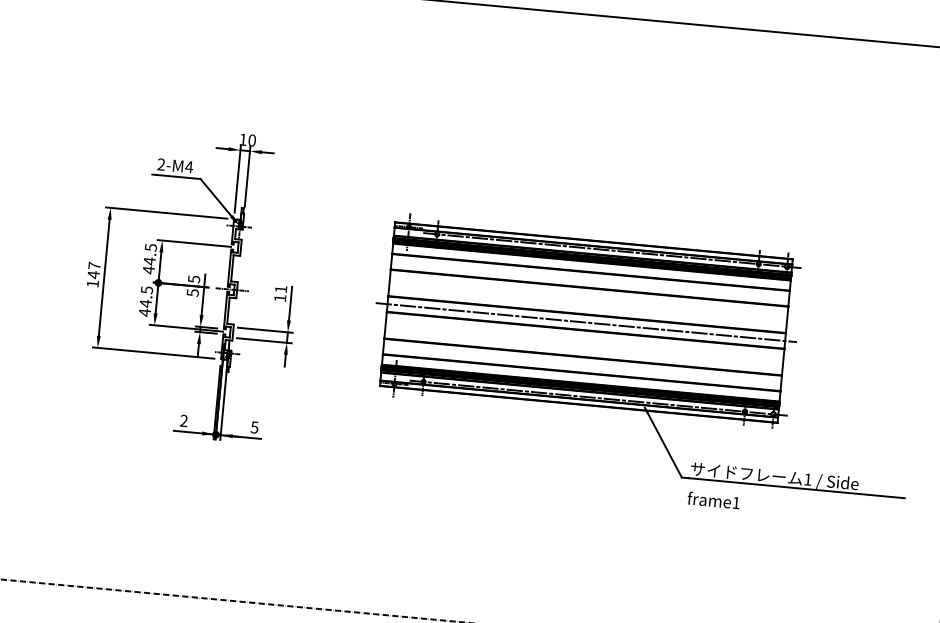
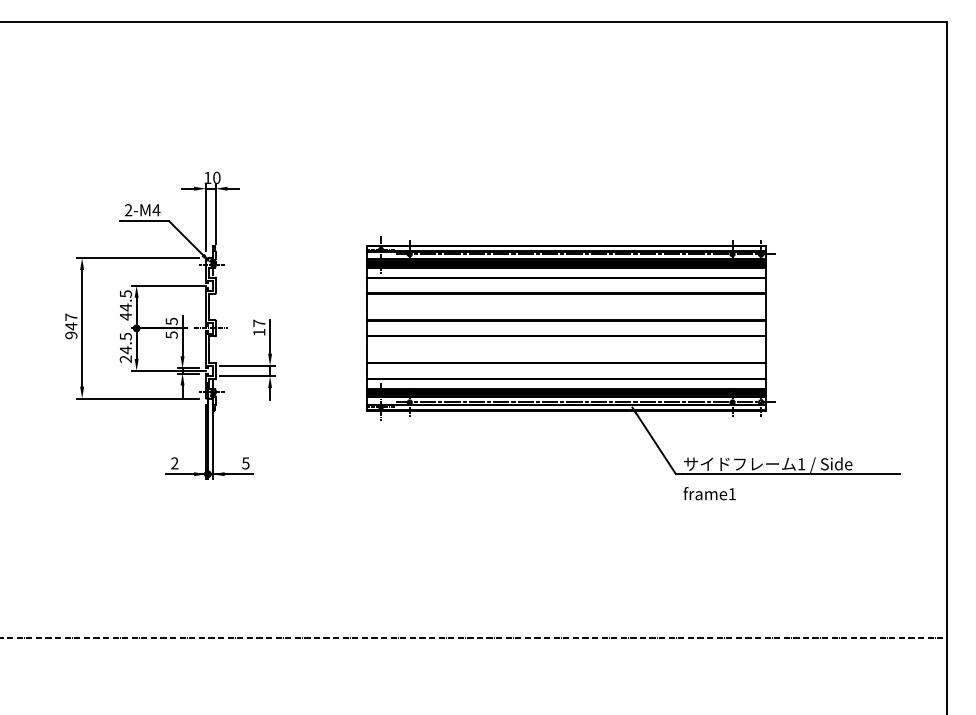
text: (92, 284) -> (71, 335), 147 -> 947
text: (281, 288) -> (259, 322), 11 -> 17
text: (144, 312) -> (125, 359), 44.5 -> 24.5
line: (585, 322) -> (565, 328), removed

